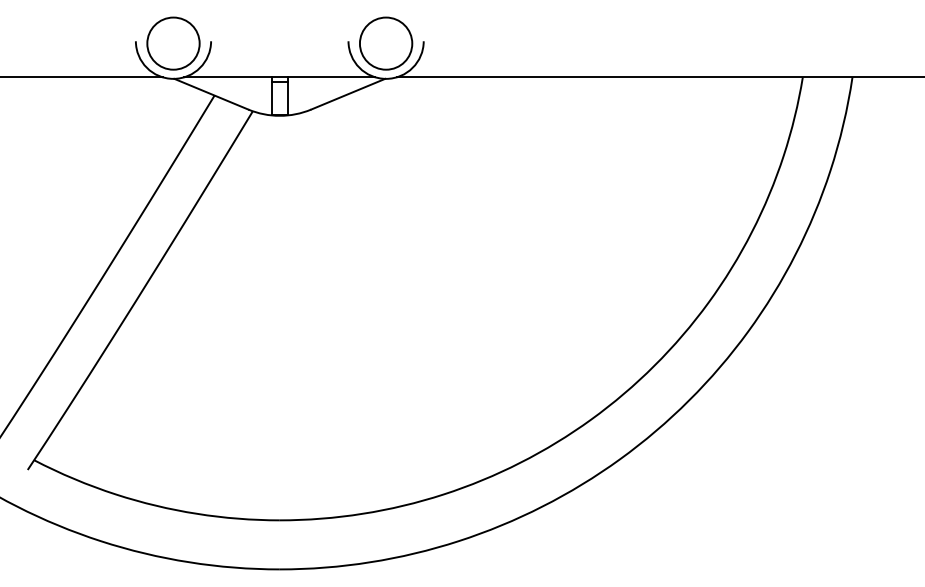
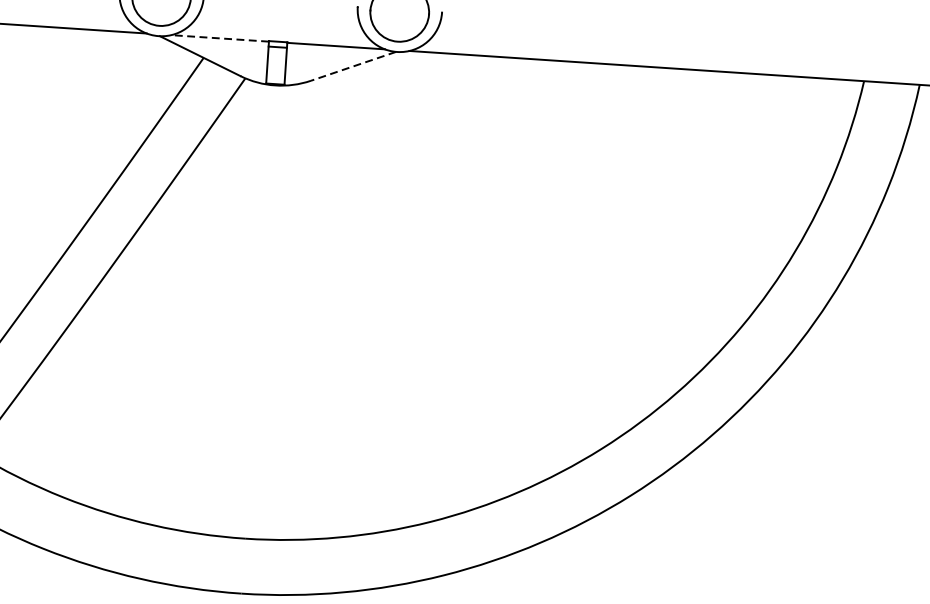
line: (228, 77) -> (220, 38), solid -> dashed
line: (347, 94) -> (352, 66), solid -> dashed

